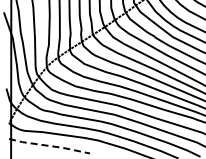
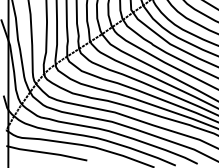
line: (49, 146) -> (46, 153), dashed -> solid

